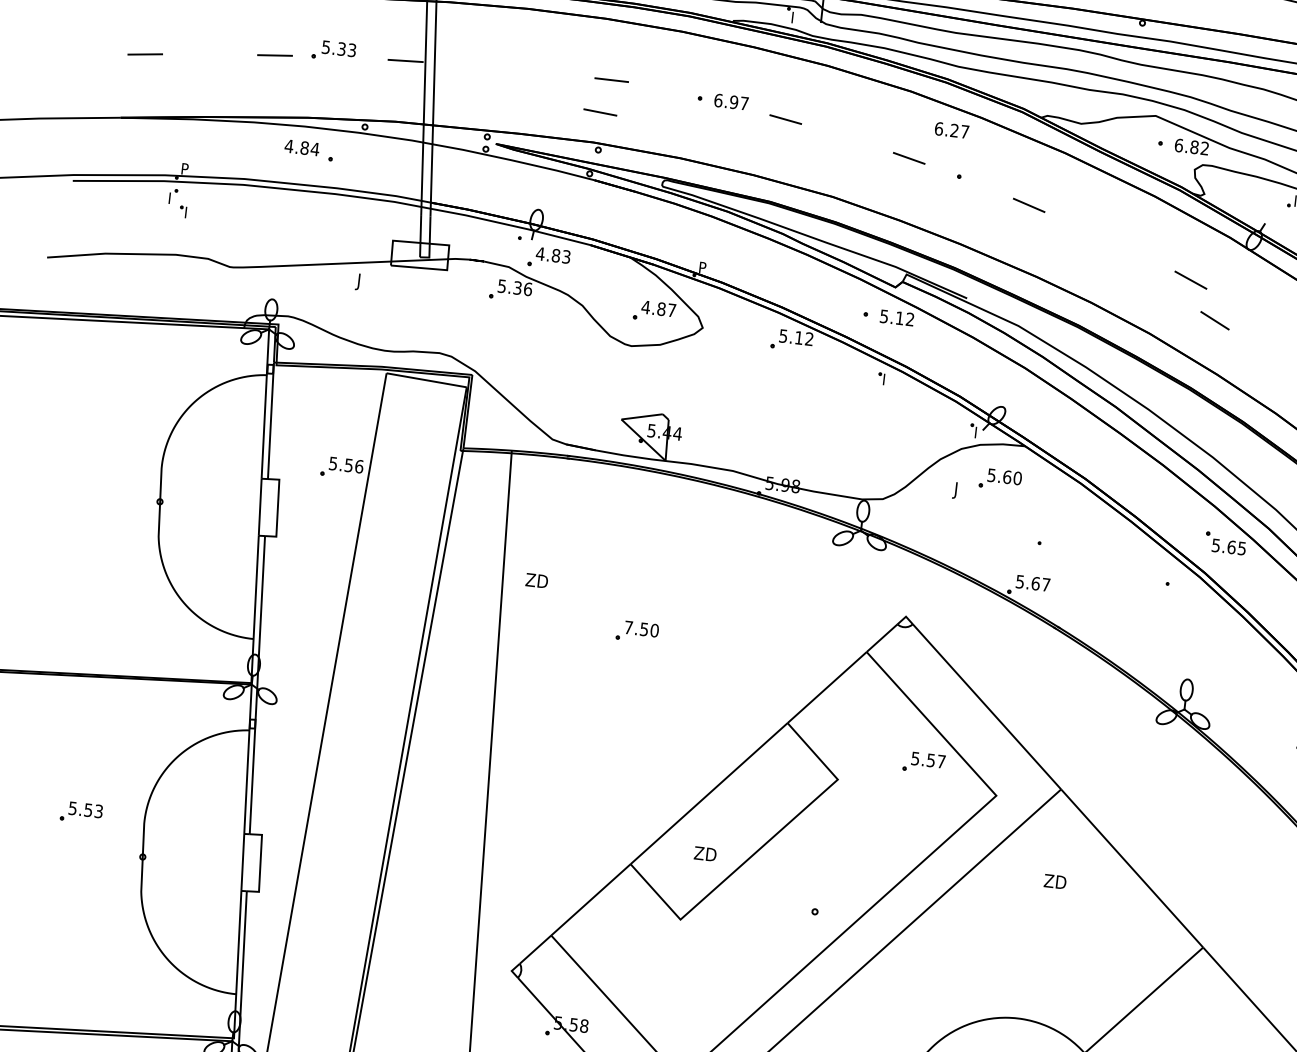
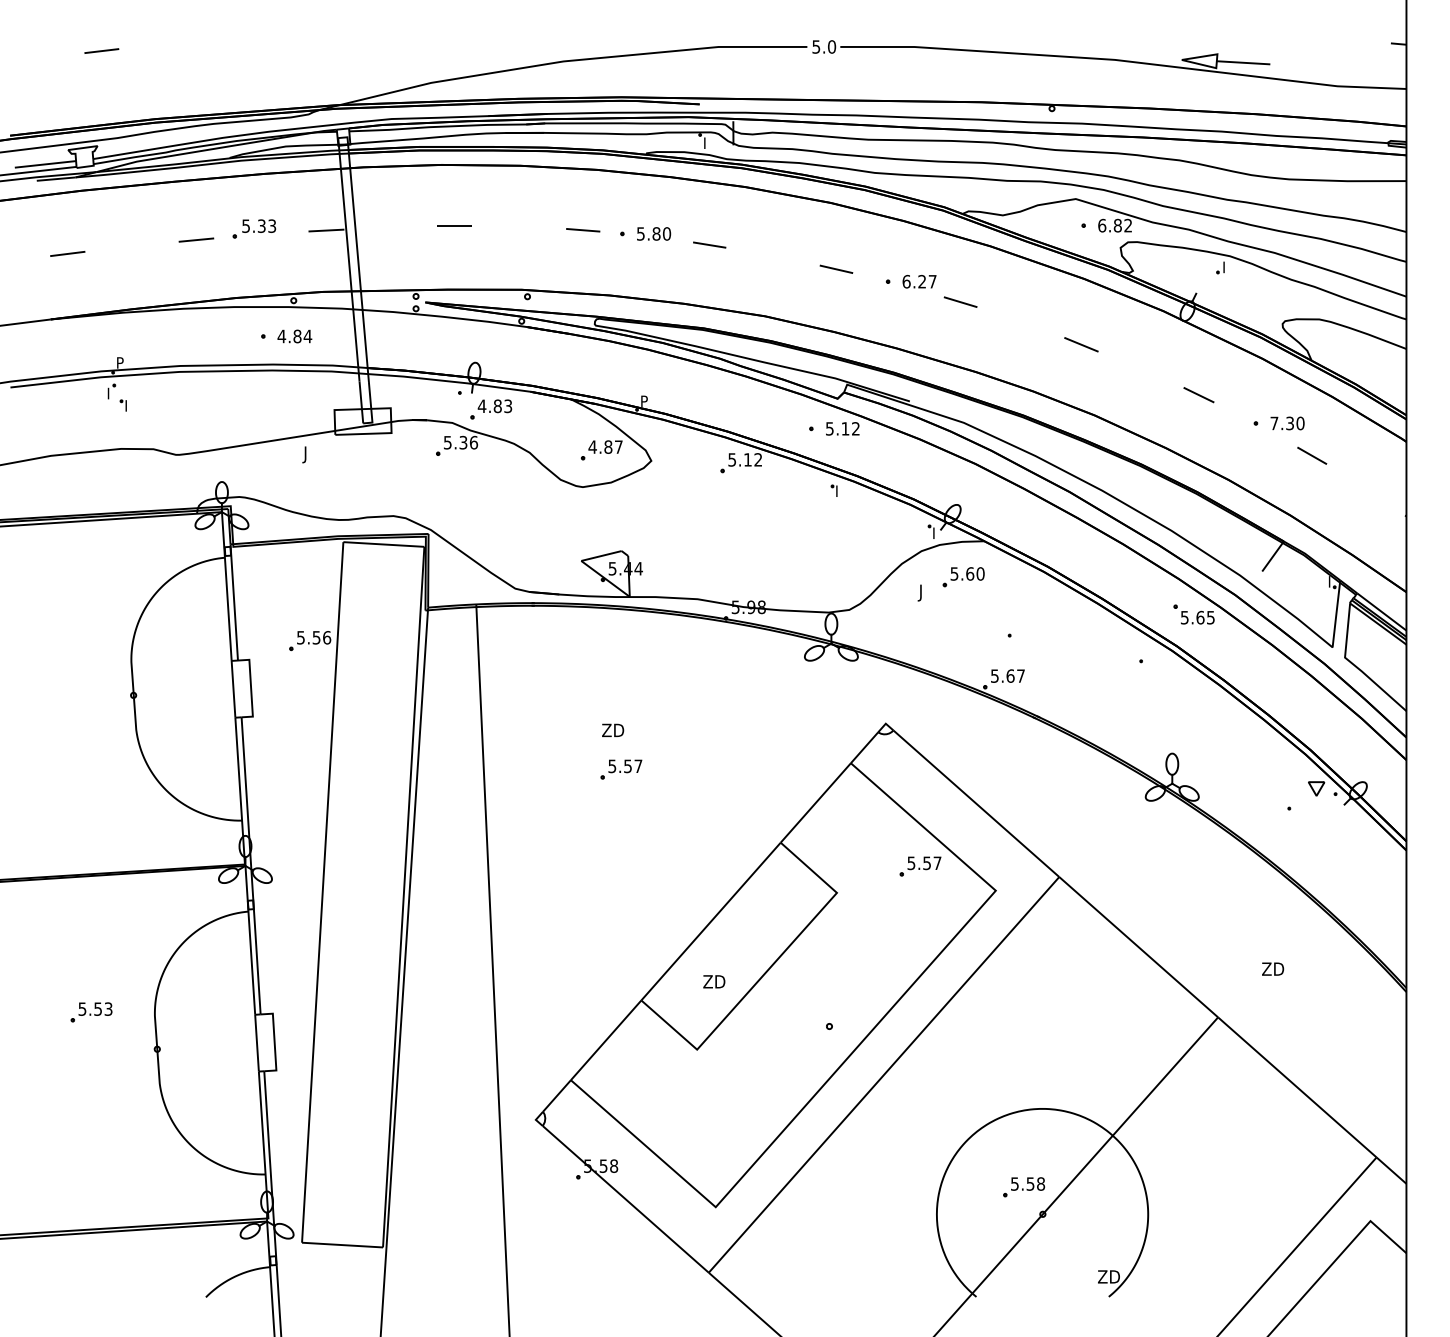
line: (611, 79) -> (454, 225), moved
text: (731, 101) -> (653, 233), 6.97 -> 5.80
line: (600, 112) -> (583, 230), moved
text: (951, 130) -> (919, 281), moved
text: (301, 147) -> (294, 336), moved
line: (1190, 279) -> (1081, 344), moved
line: (1214, 321) -> (1198, 395), moved
text: (537, 579) -> (613, 729), moved
text: (641, 629) -> (625, 766), 7.50 -> 5.57
text: (1055, 881) -> (1273, 968), moved

